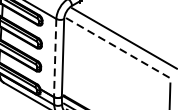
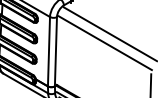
line: (118, 48) -> (105, 43), dashed -> solid
line: (54, 57) -> (48, 51), dashed -> solid

